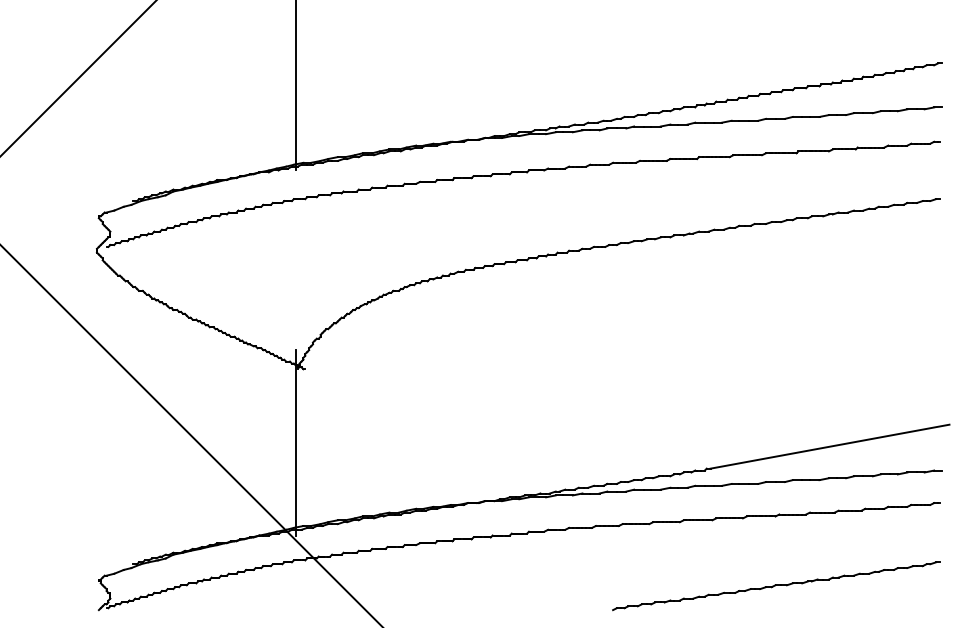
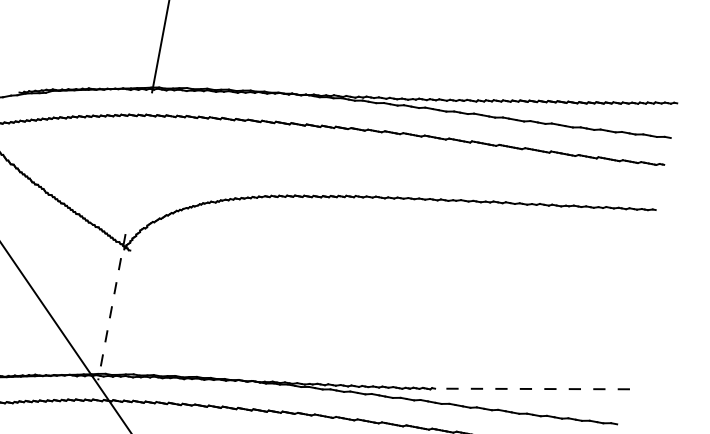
line: (295, 442) -> (111, 306), solid -> dashed
line: (829, 446) -> (532, 388), solid -> dashed

